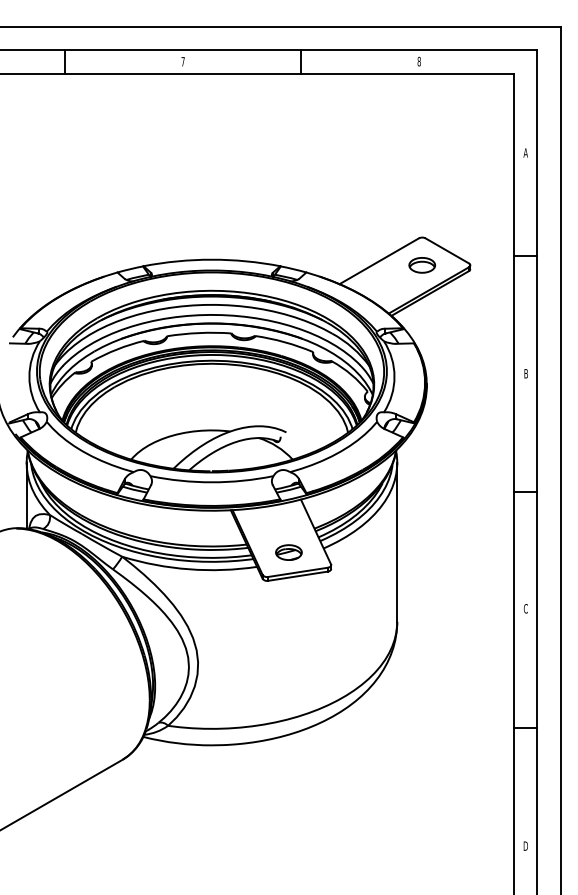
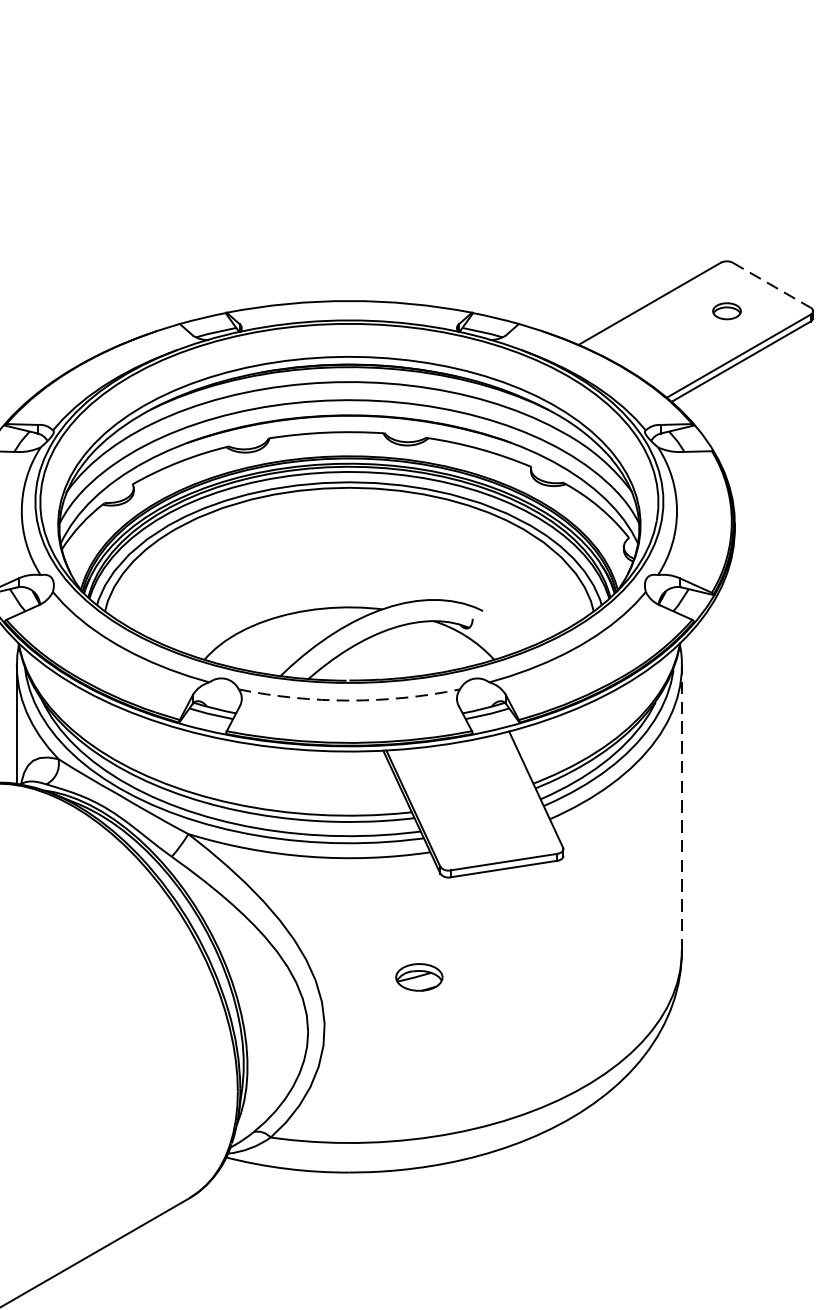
line: (447, 251) -> (772, 286), solid -> dashed
part: (422, 265) -> (727, 311), size x0.6
arc: (211, 482) -> (348, 700), solid -> dashed
line: (397, 542) -> (682, 808), solid -> dashed
part: (288, 552) -> (418, 977), moved

